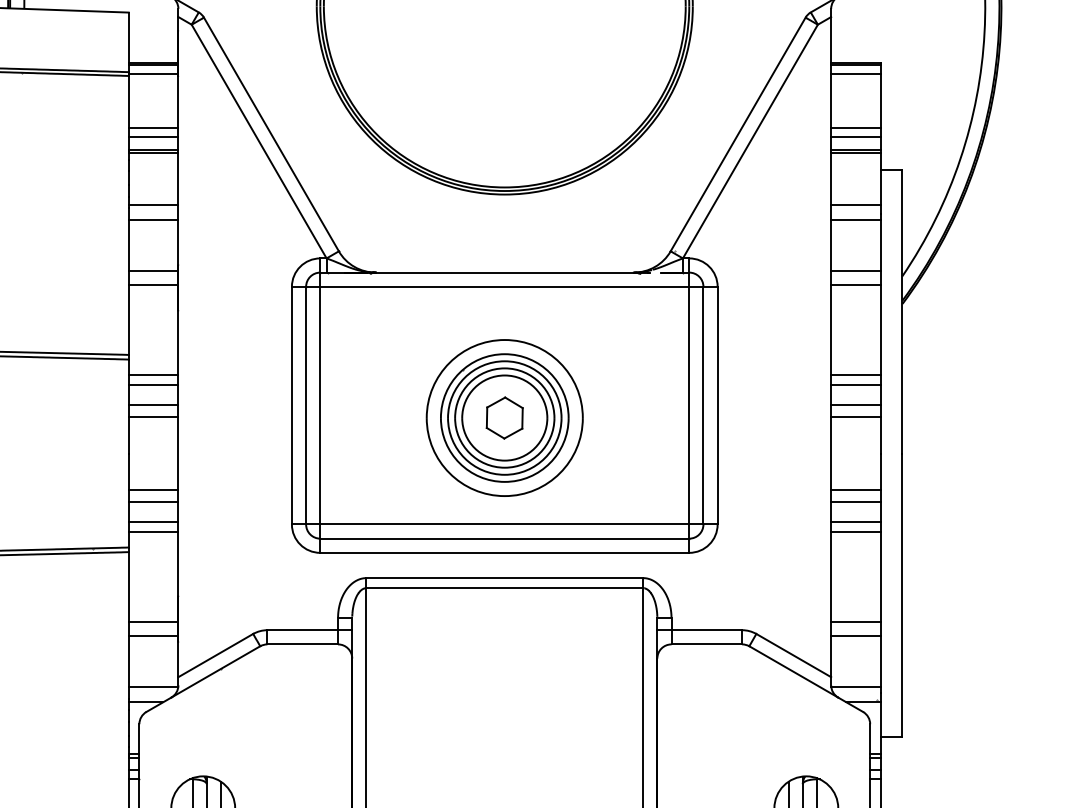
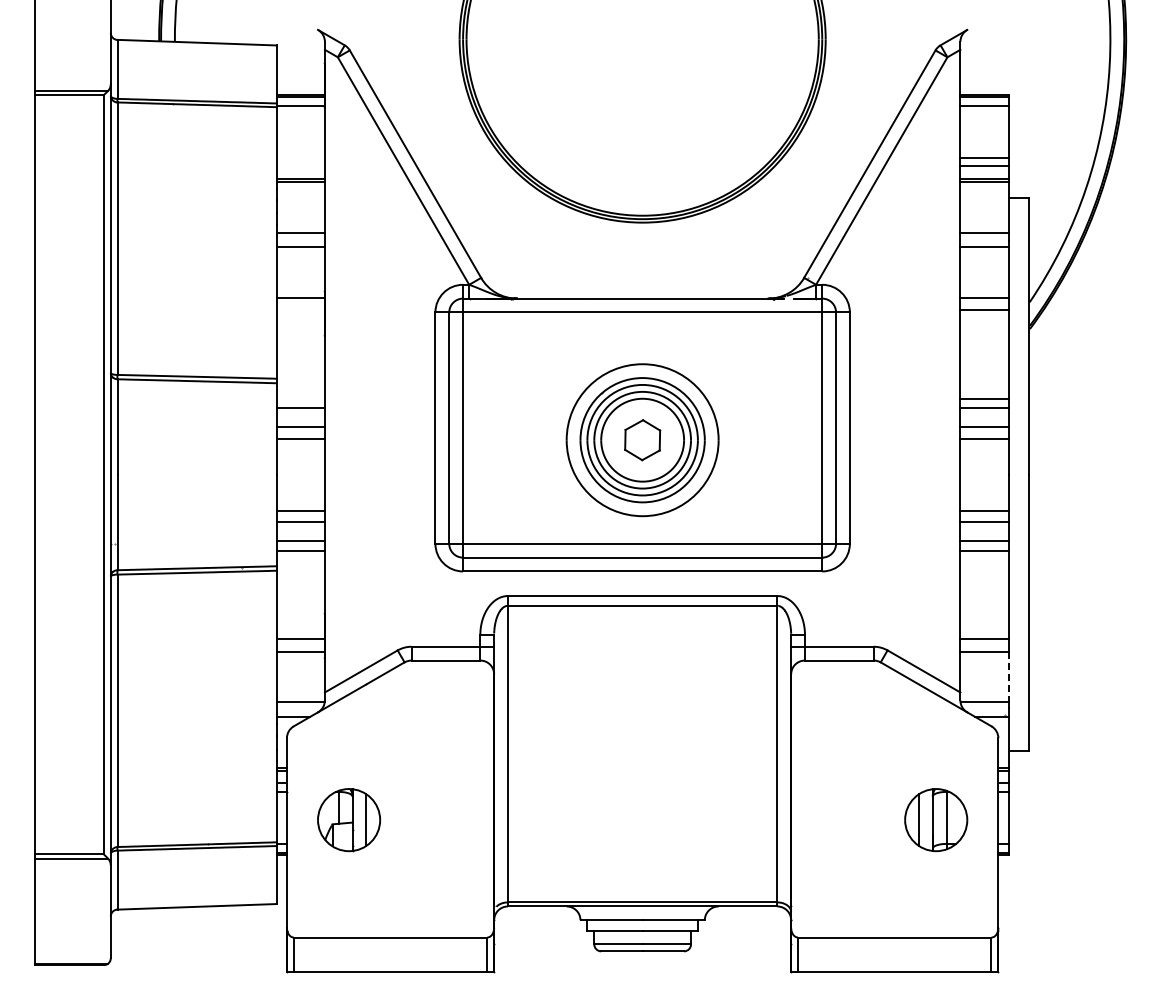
line: (153, 127) -> (300, 157), removed
line: (153, 136) -> (300, 166), removed
line: (153, 284) -> (300, 310), removed
line: (153, 375) -> (300, 398), removed
line: (880, 661) -> (1008, 677), solid -> dashed

